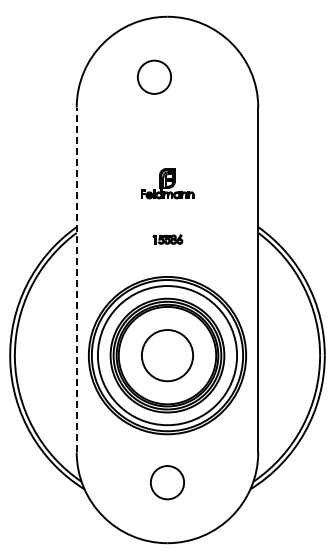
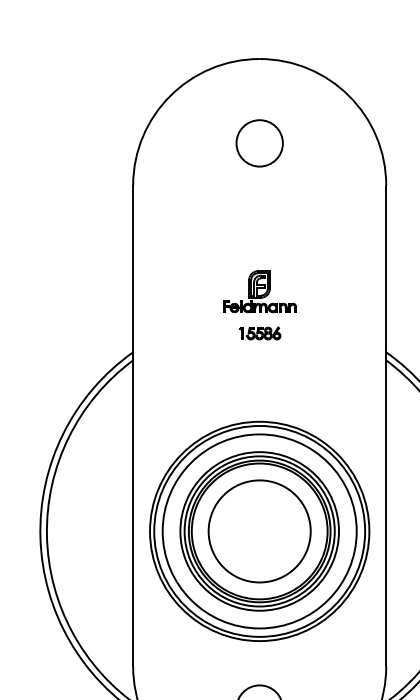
circle: (154, 76) -> (259, 142), moved
part: (167, 239) -> (259, 333), moved
line: (76, 279) -> (132, 425), dashed -> solid
circle: (167, 355) -> (259, 531), size x1.43

